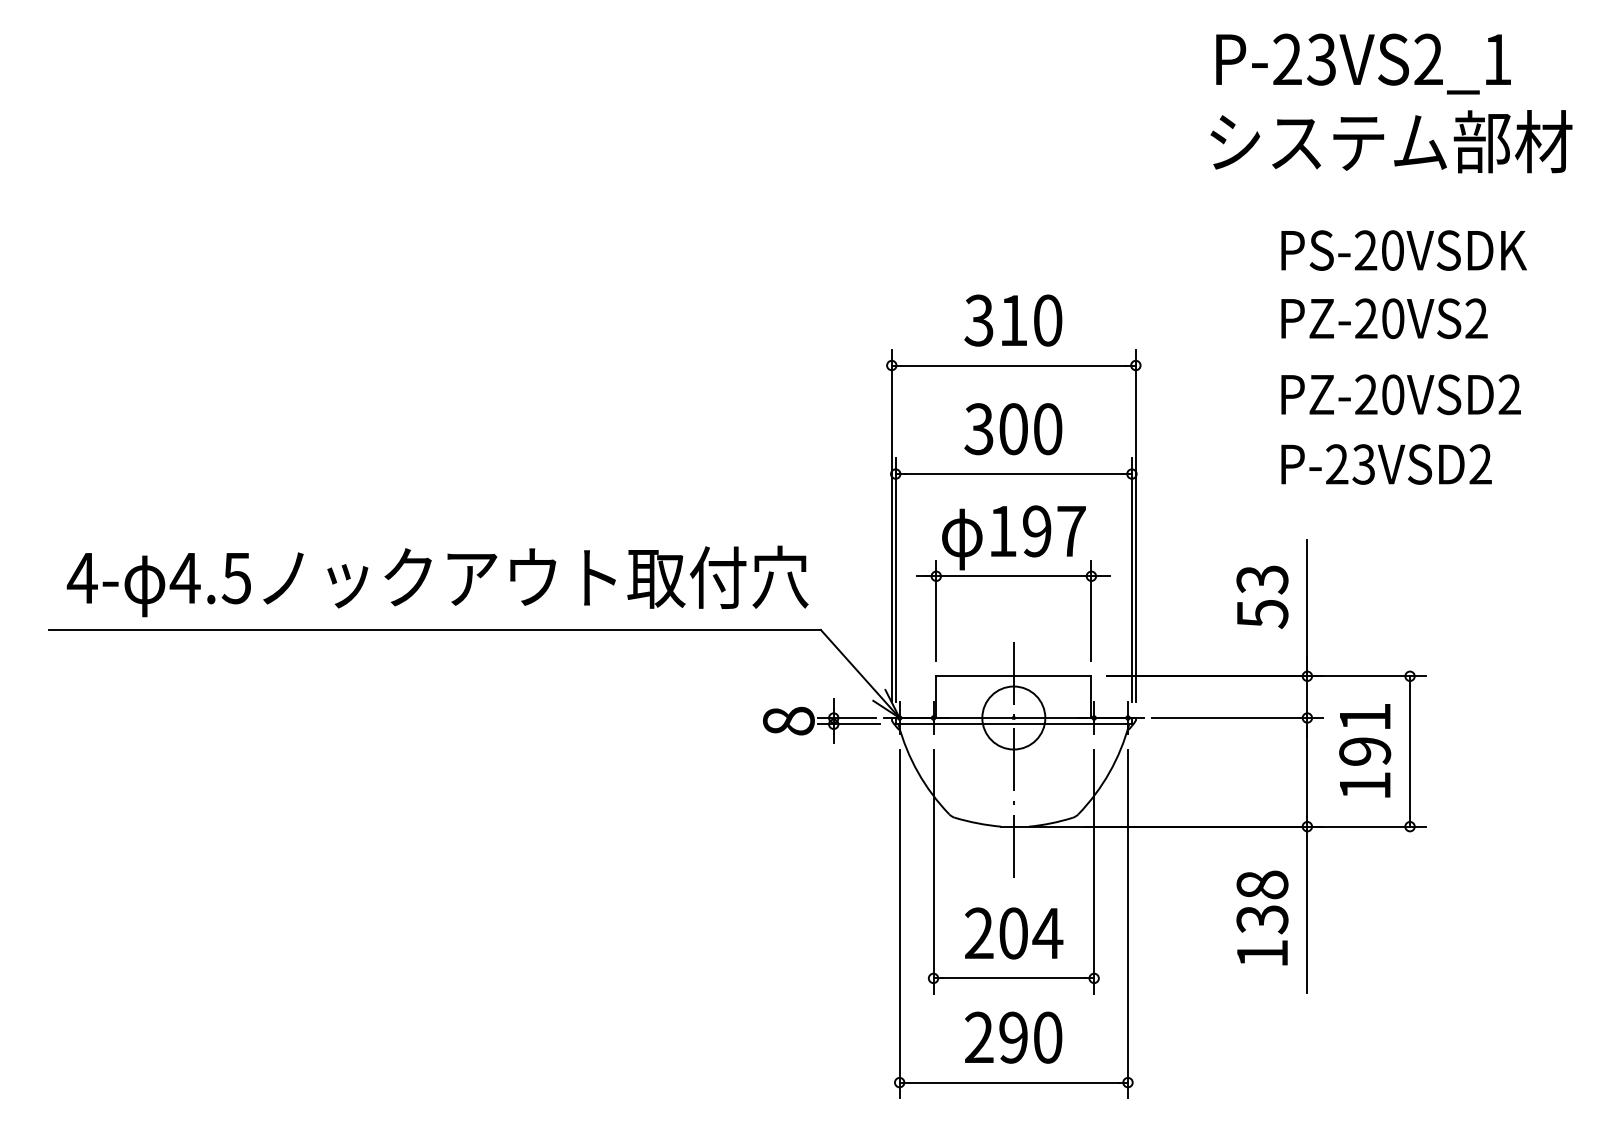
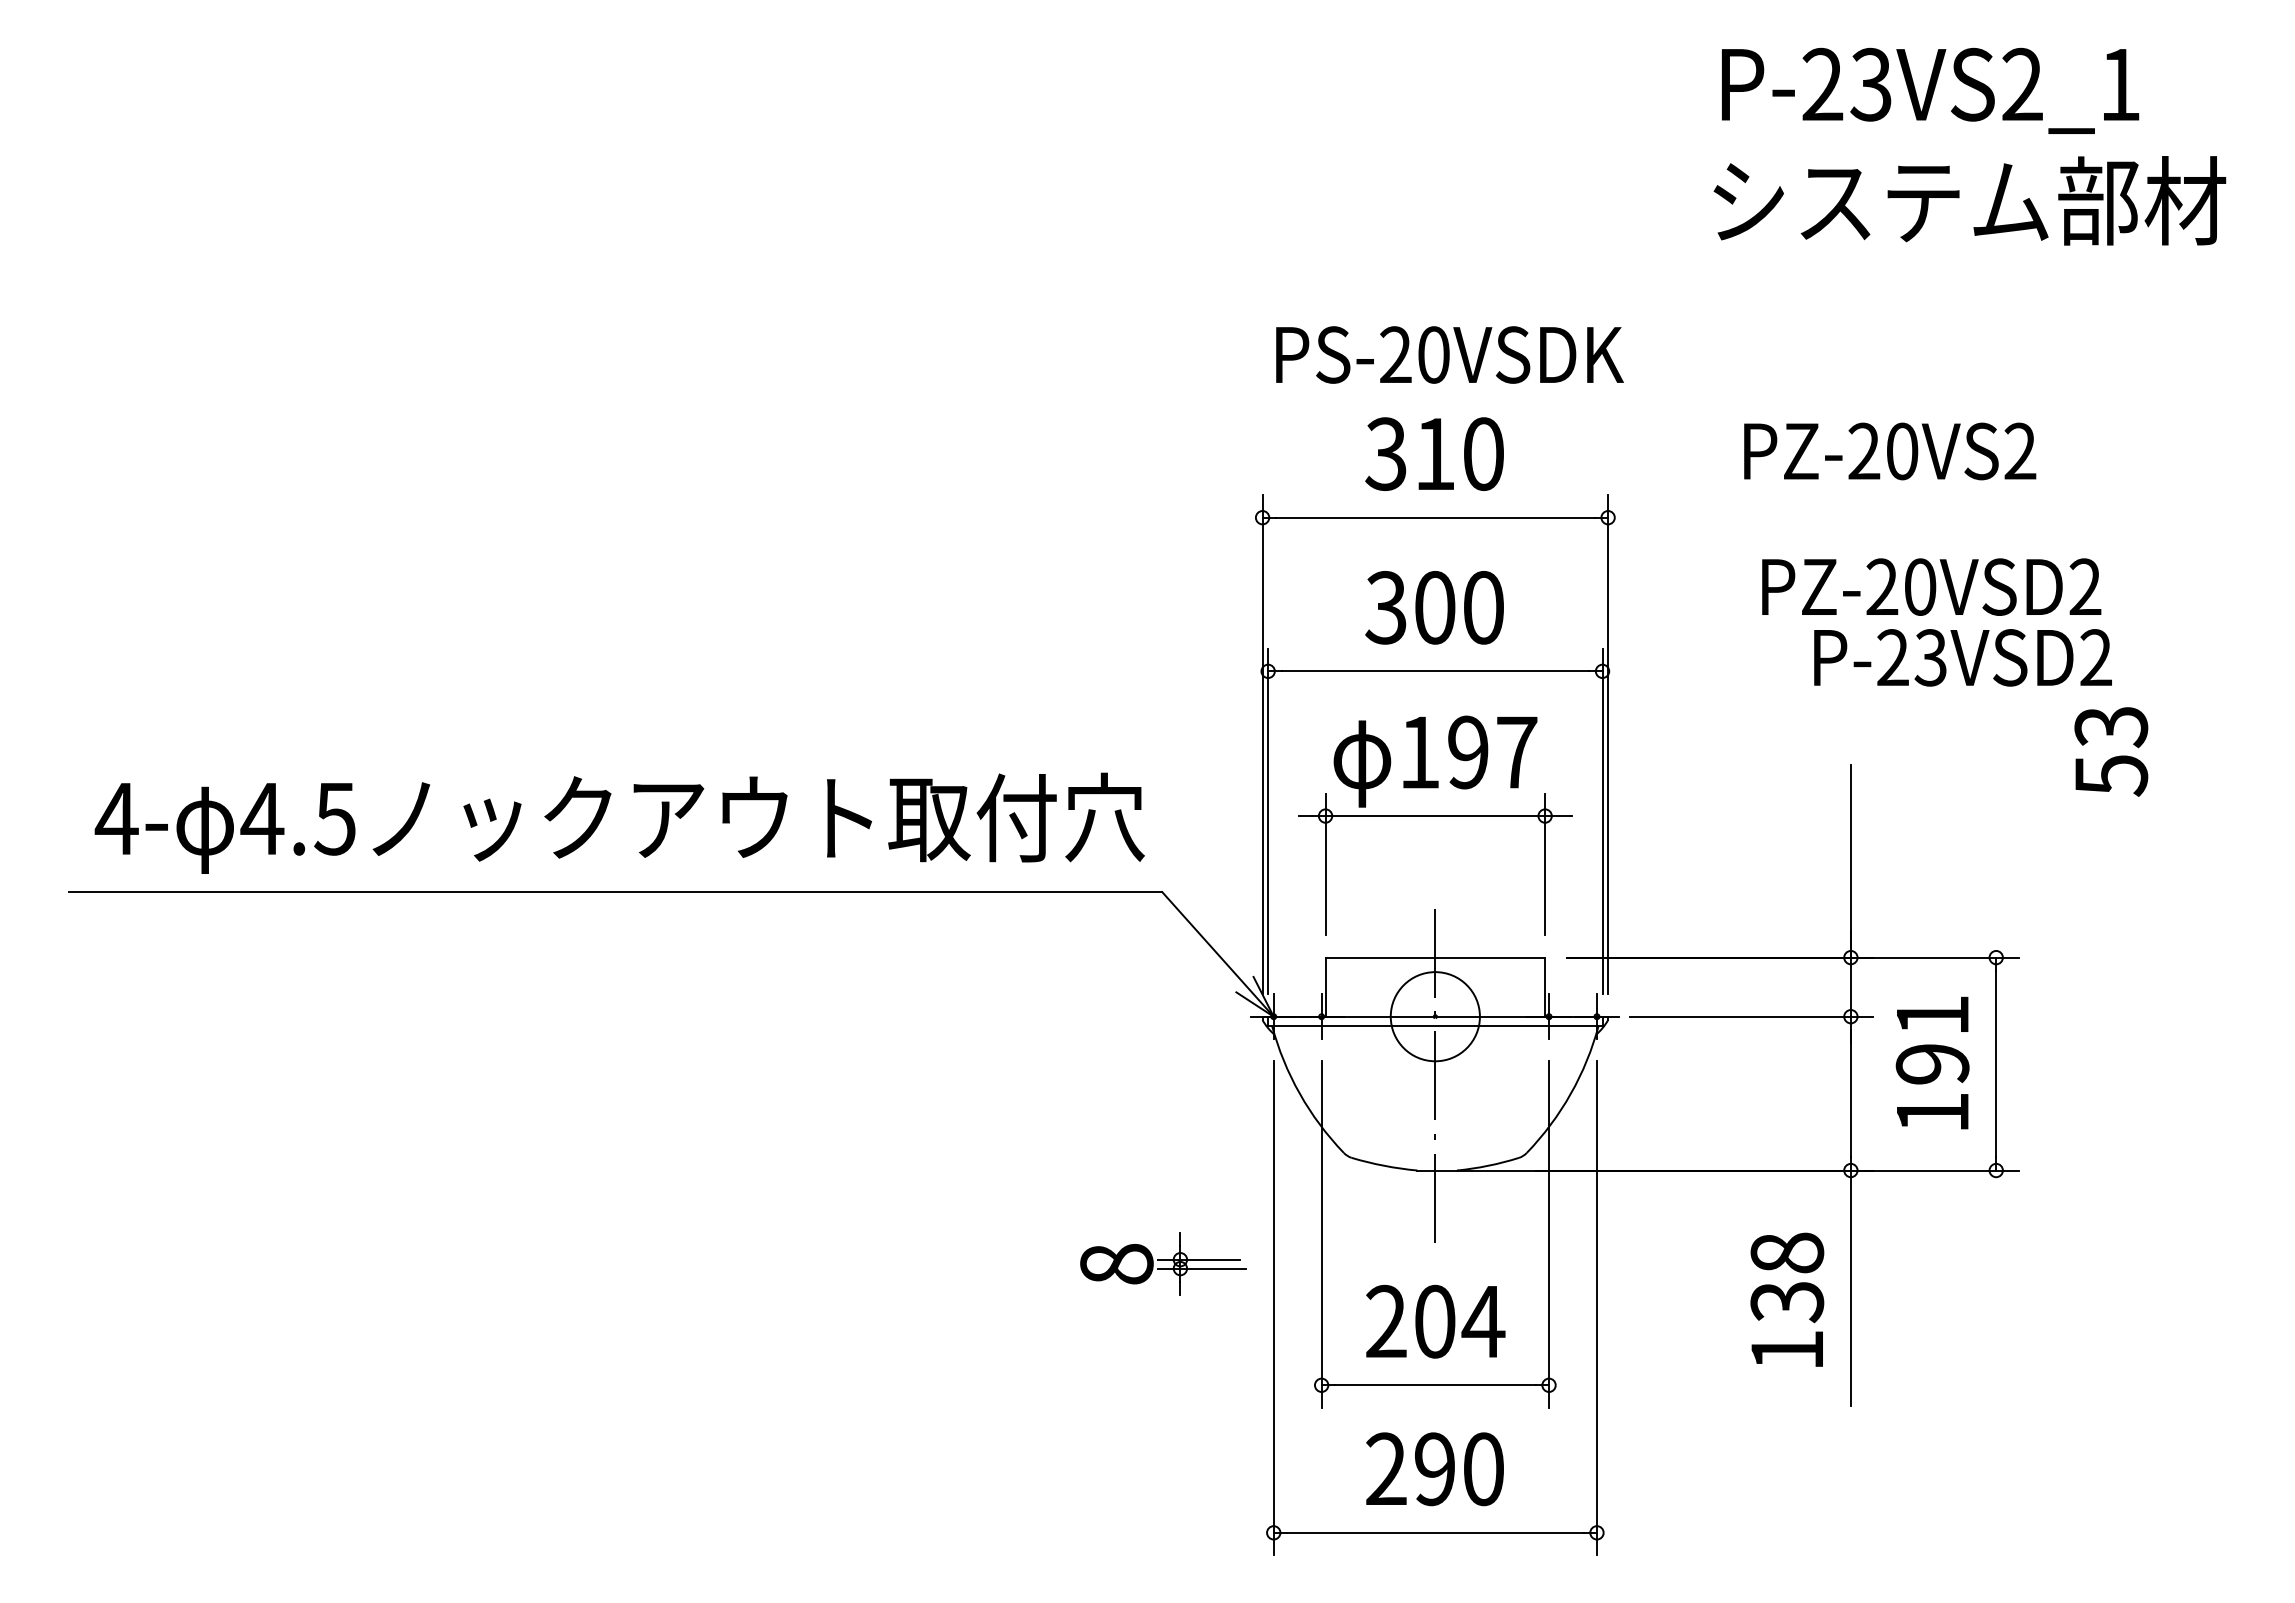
text: (1403, 250) -> (1449, 354), moved
text: (1384, 318) -> (1890, 451), moved
text: (1401, 394) -> (1931, 586), moved
text: (1262, 597) -> (2111, 751), moved
part: (821, 720) -> (1163, 1263), moved

